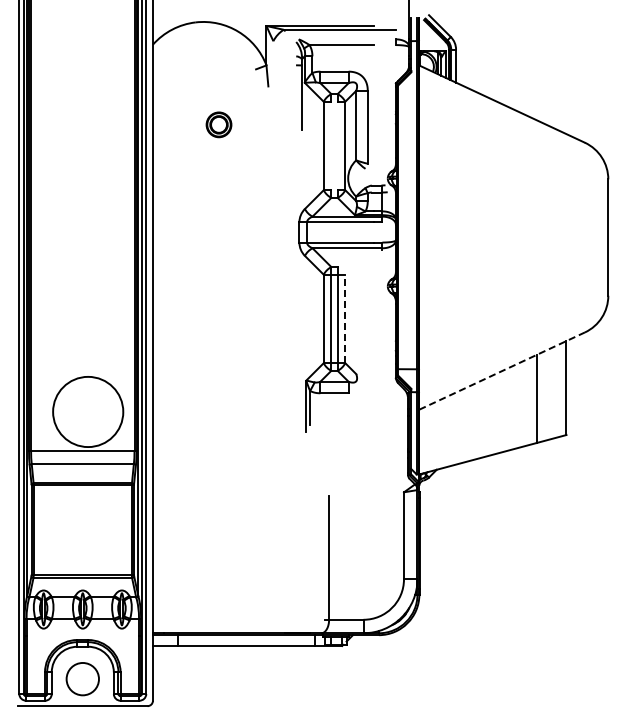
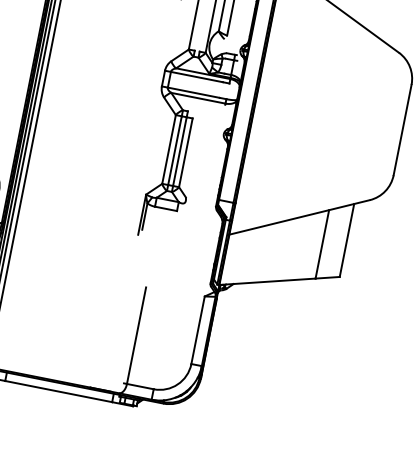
line: (345, 318) -> (186, 152), dashed -> solid
line: (502, 370) -> (299, 217), dashed -> solid

